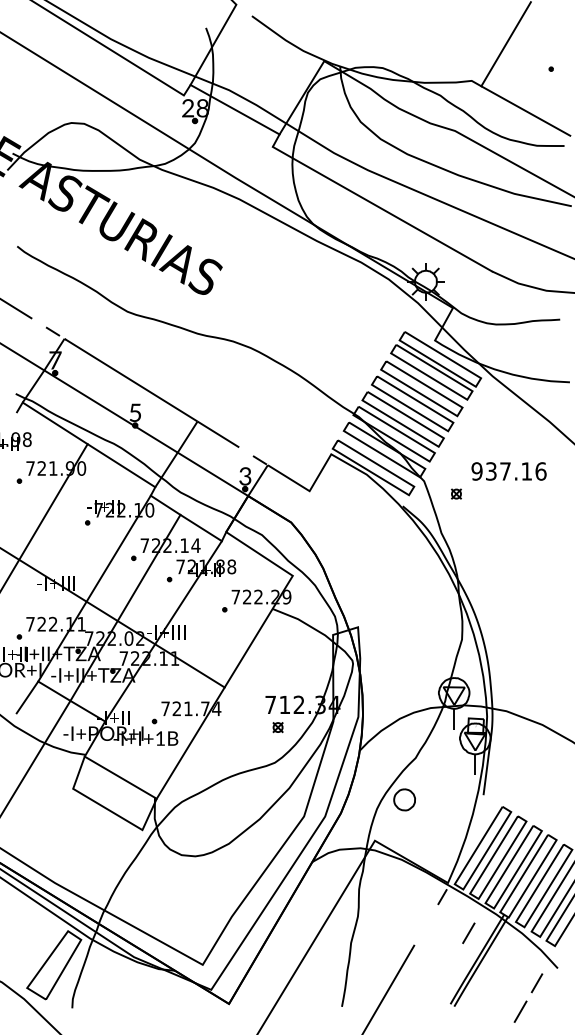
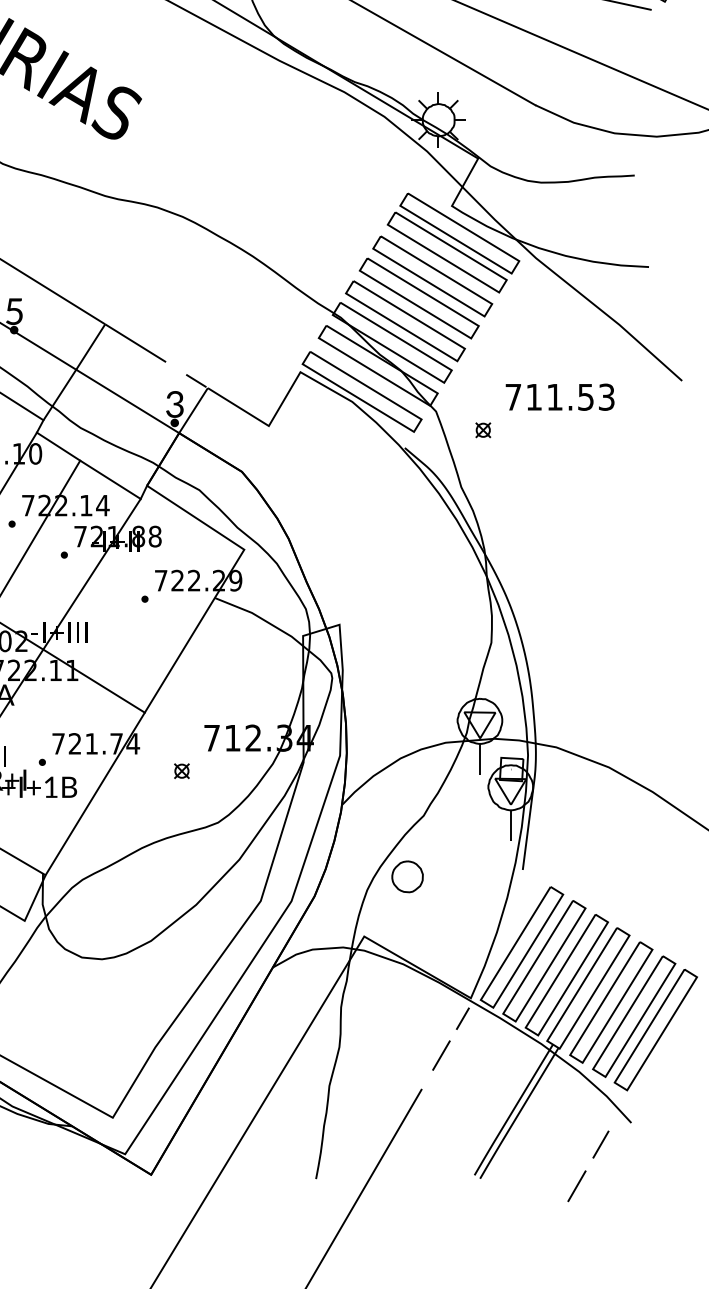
text: (508, 471) -> (559, 397), 937.16 -> 711.53
part: (277, 727) -> (181, 771), moved
line: (468, 933) -> (440, 1055), moved

